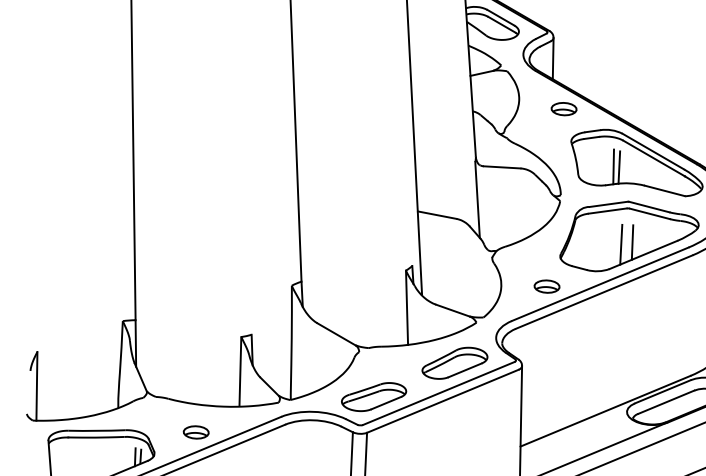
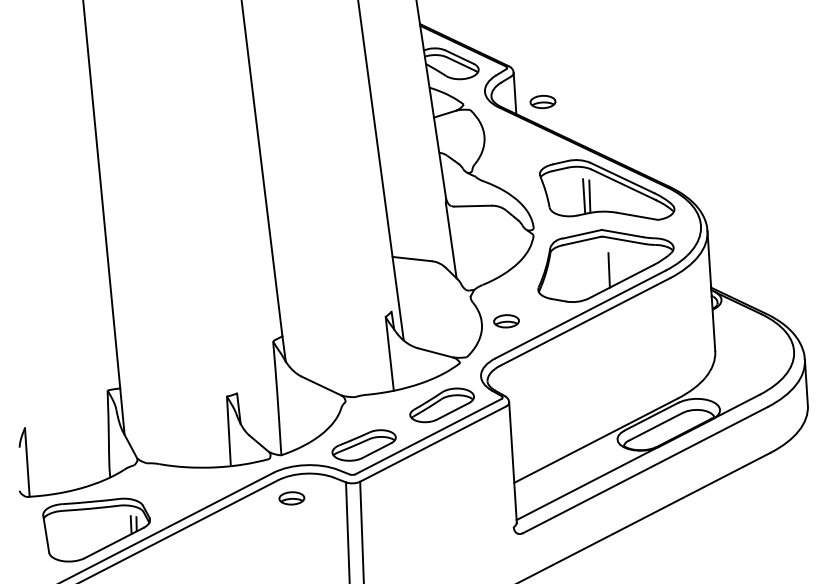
part: (563, 109) -> (542, 102), moved
line: (620, 244) -> (597, 273), removed
part: (546, 286) -> (506, 321), moved
part: (195, 432) -> (291, 498), moved

